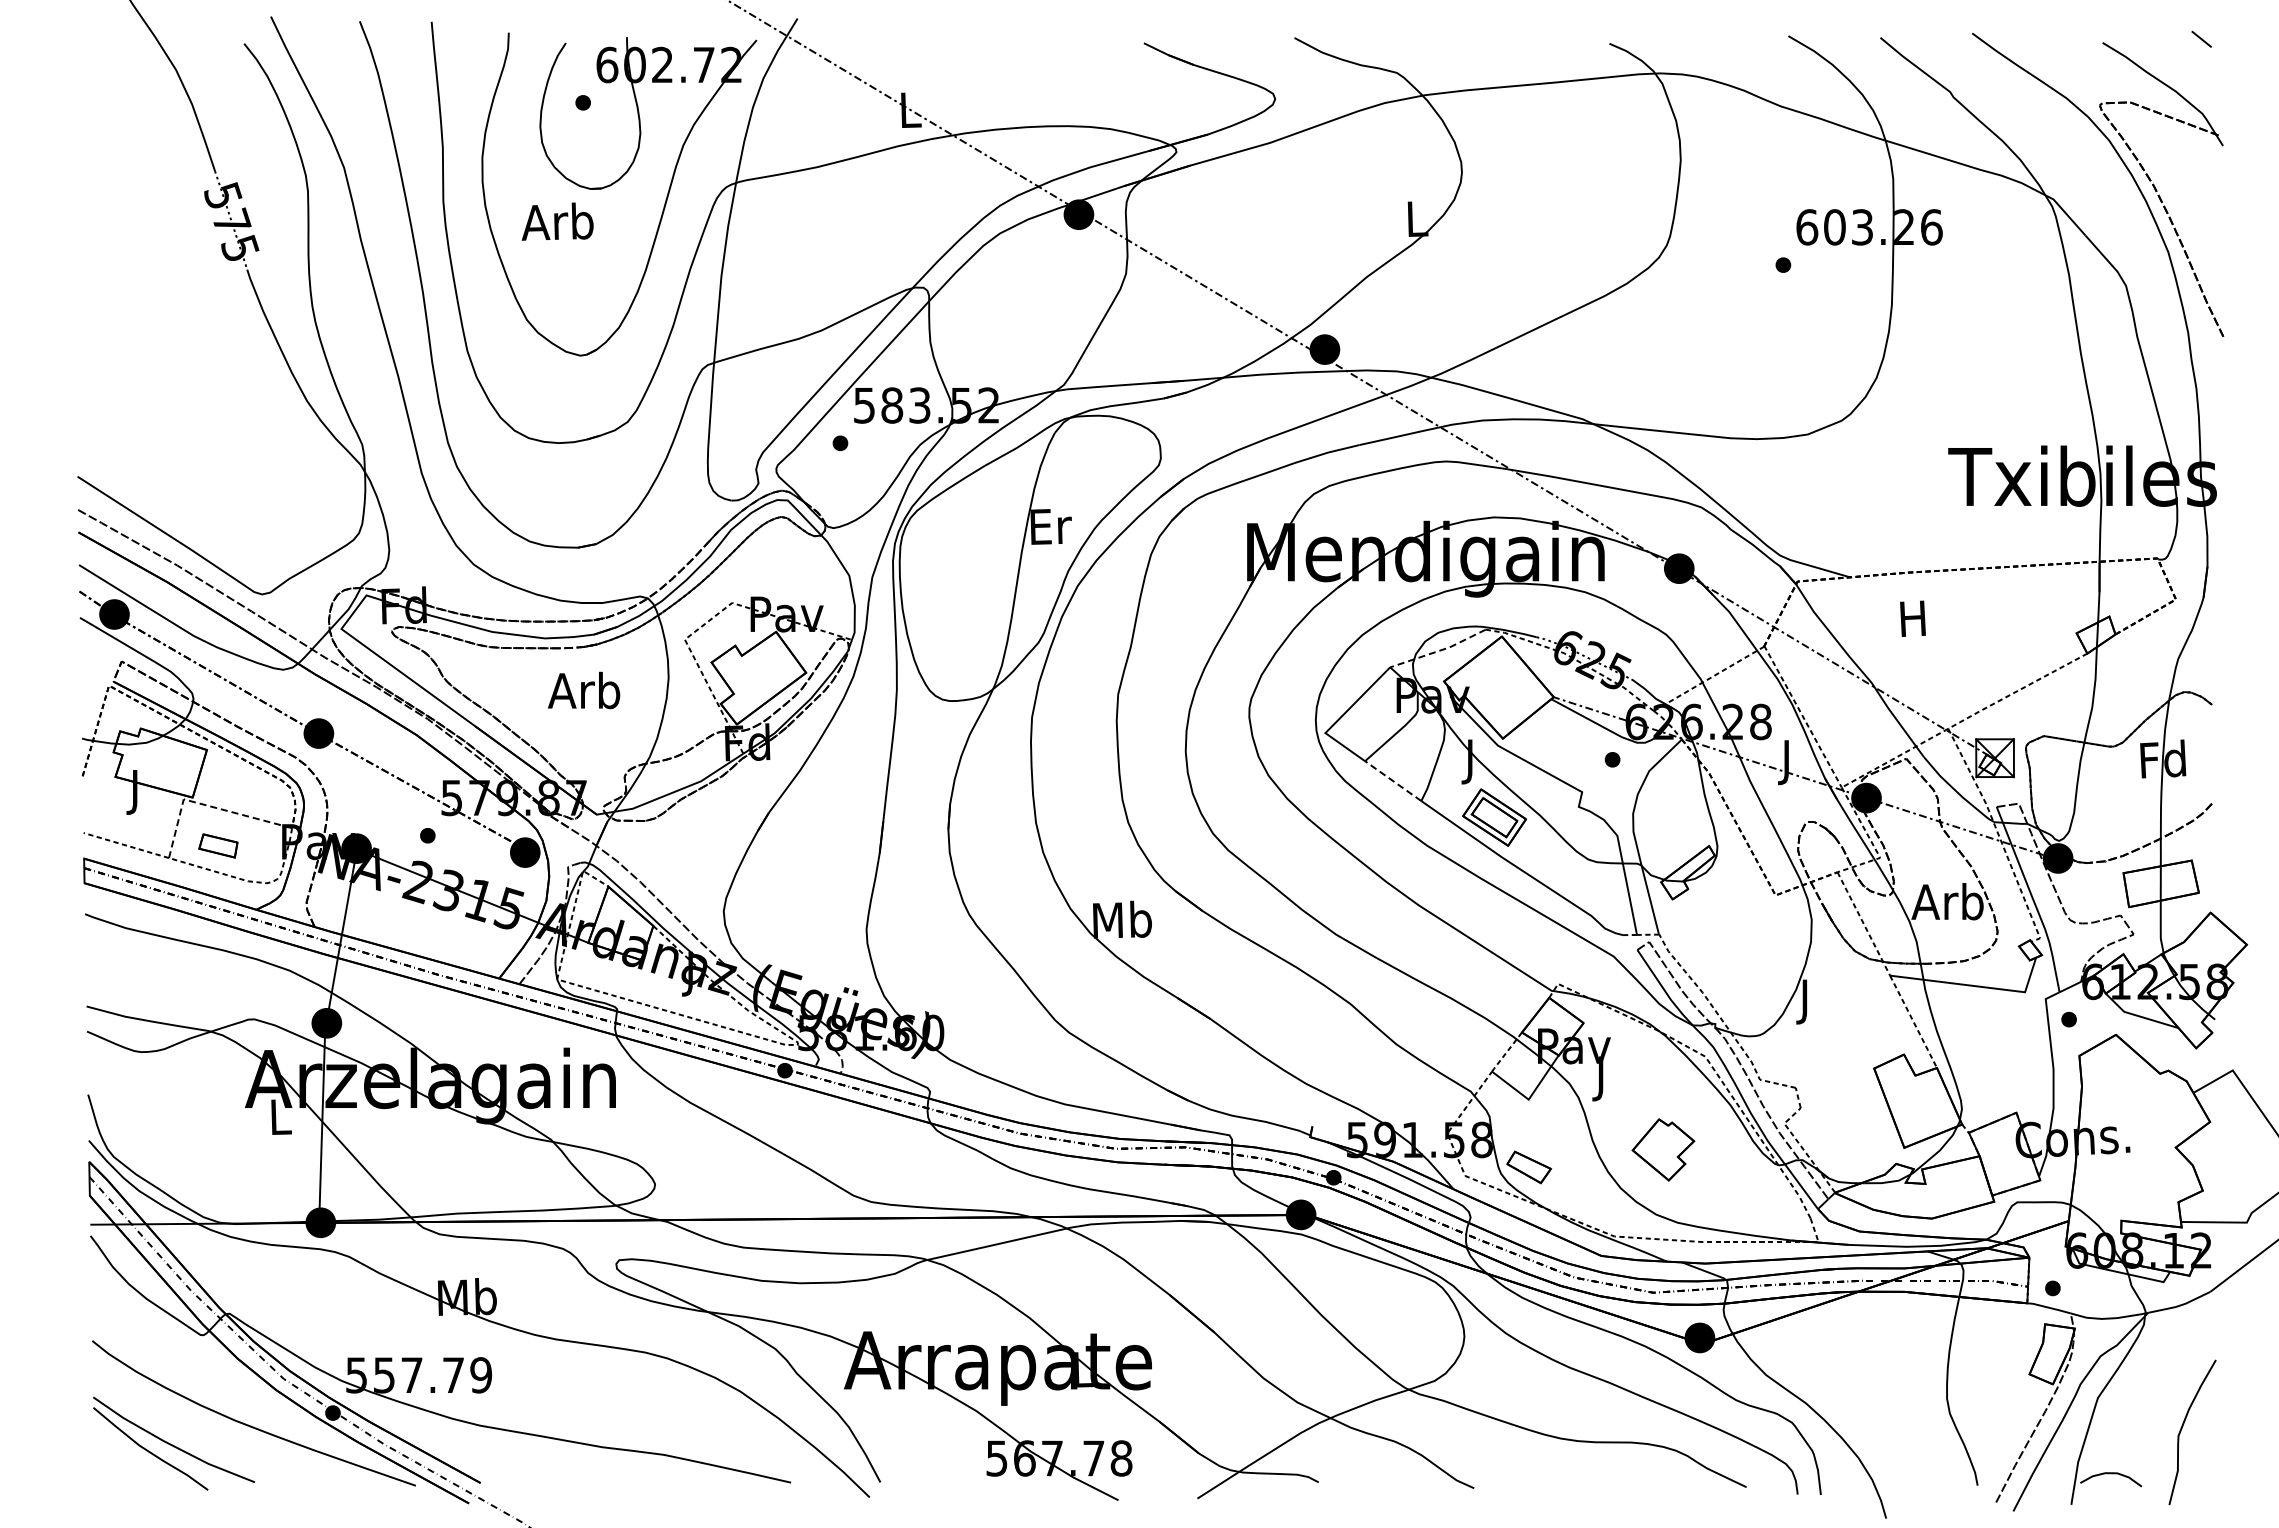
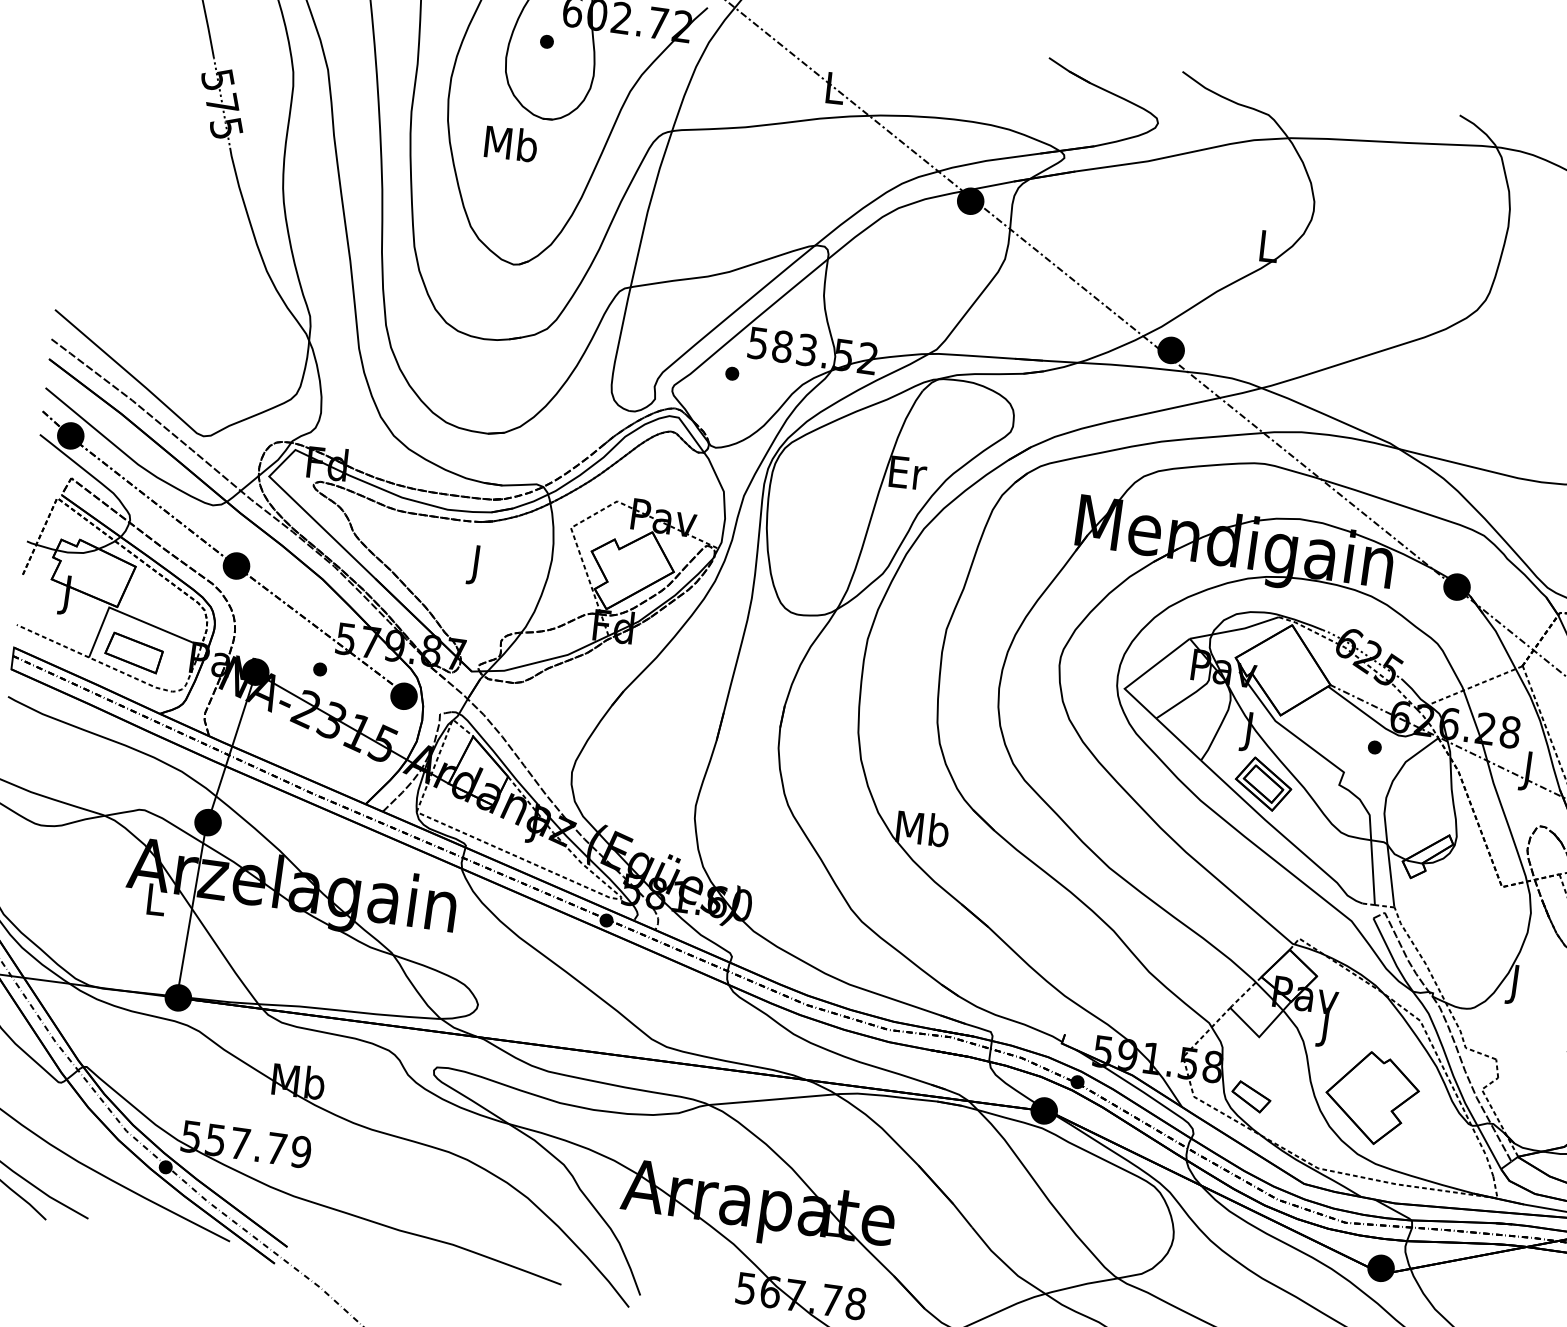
text: (557, 221) -> (509, 143), Arb -> Mb
line: (1439, 650) -> (1235, 629), dashed -> solid
text: (583, 694) -> (474, 563), Arb -> J
line: (1392, 780) -> (1178, 738), dashed -> solid
line: (208, 805) -> (130, 615), dashed -> solid
part: (218, 845) -> (134, 652), size x1.67
part: (1663, 1149) -> (1372, 1097), size x1.67

